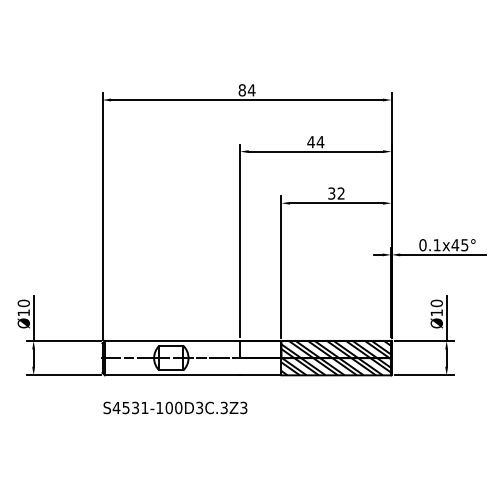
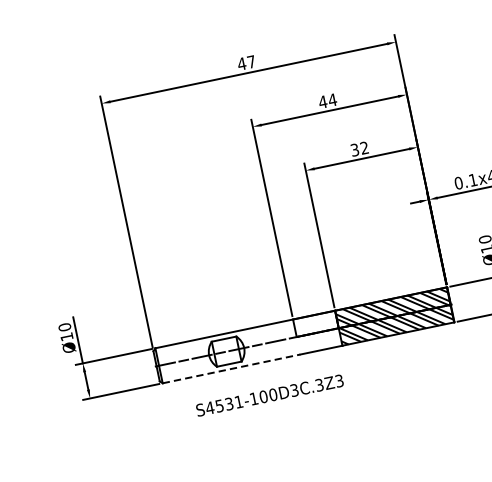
text: (246, 90) -> (246, 63), 84 -> 47
line: (172, 375) -> (231, 369), solid -> dashed
text: (175, 407) -> (269, 395), moved

